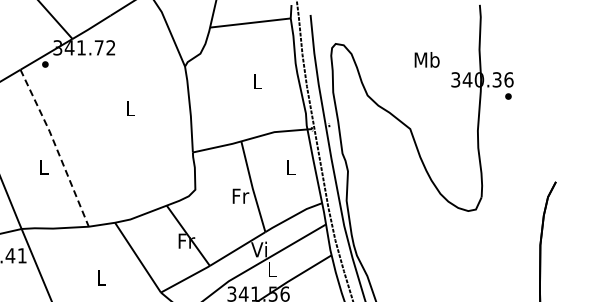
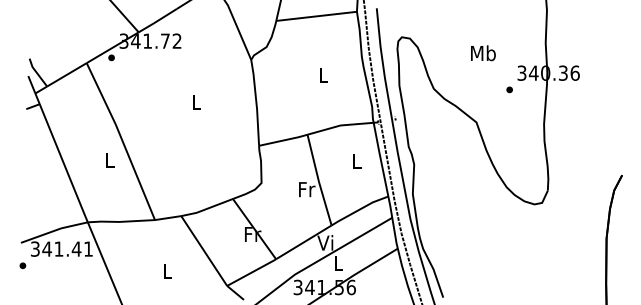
text: (427, 60) -> (483, 53), moved
part: (508, 96) -> (509, 89), moved
line: (56, 147) -> (122, 140), dashed -> solid

